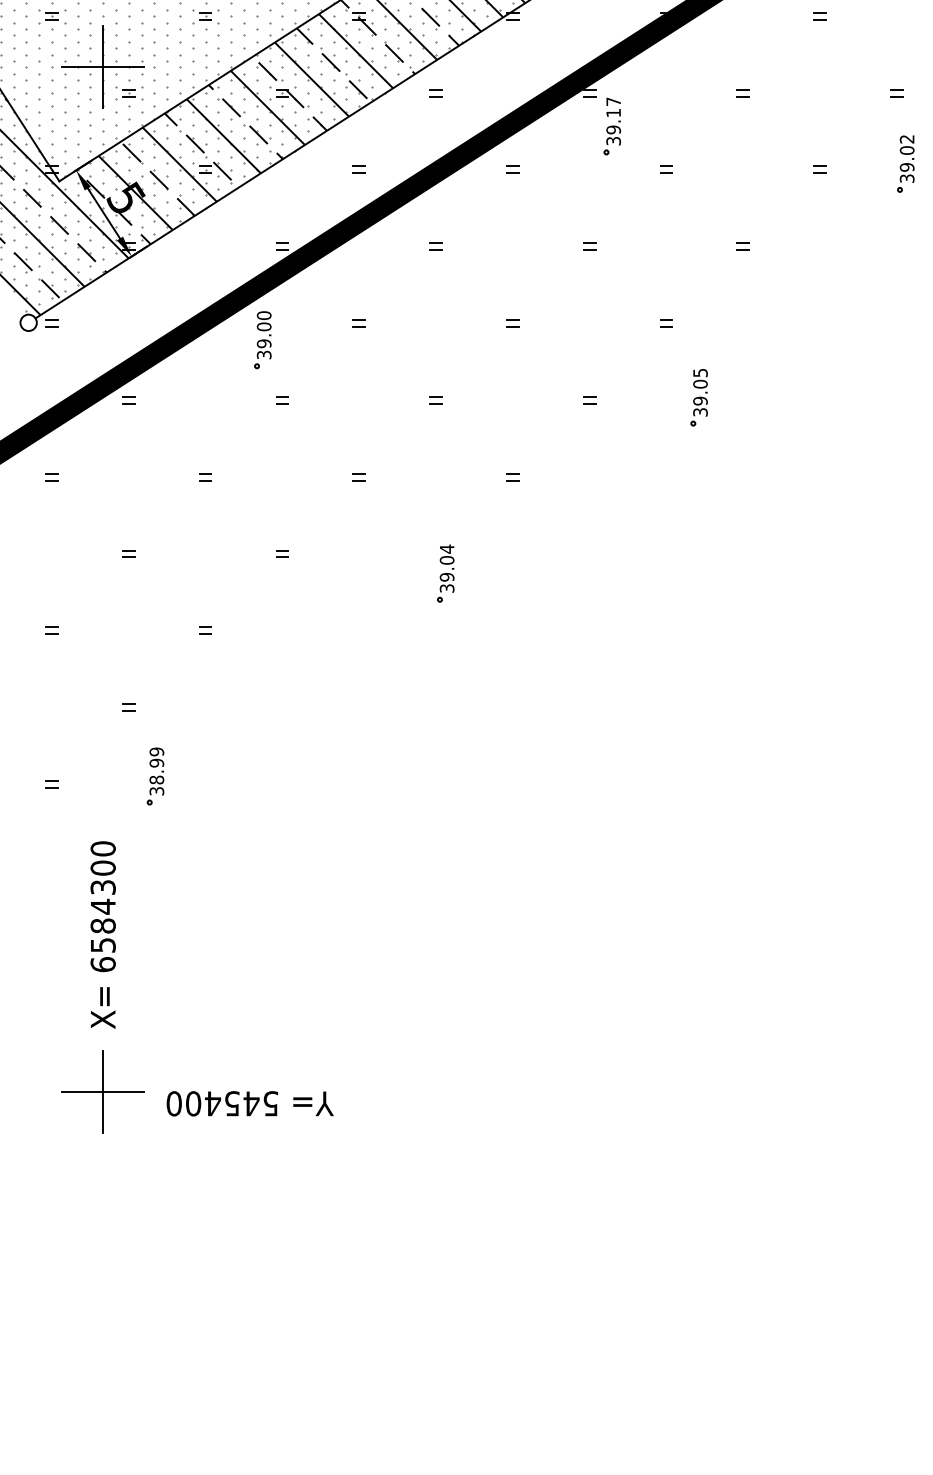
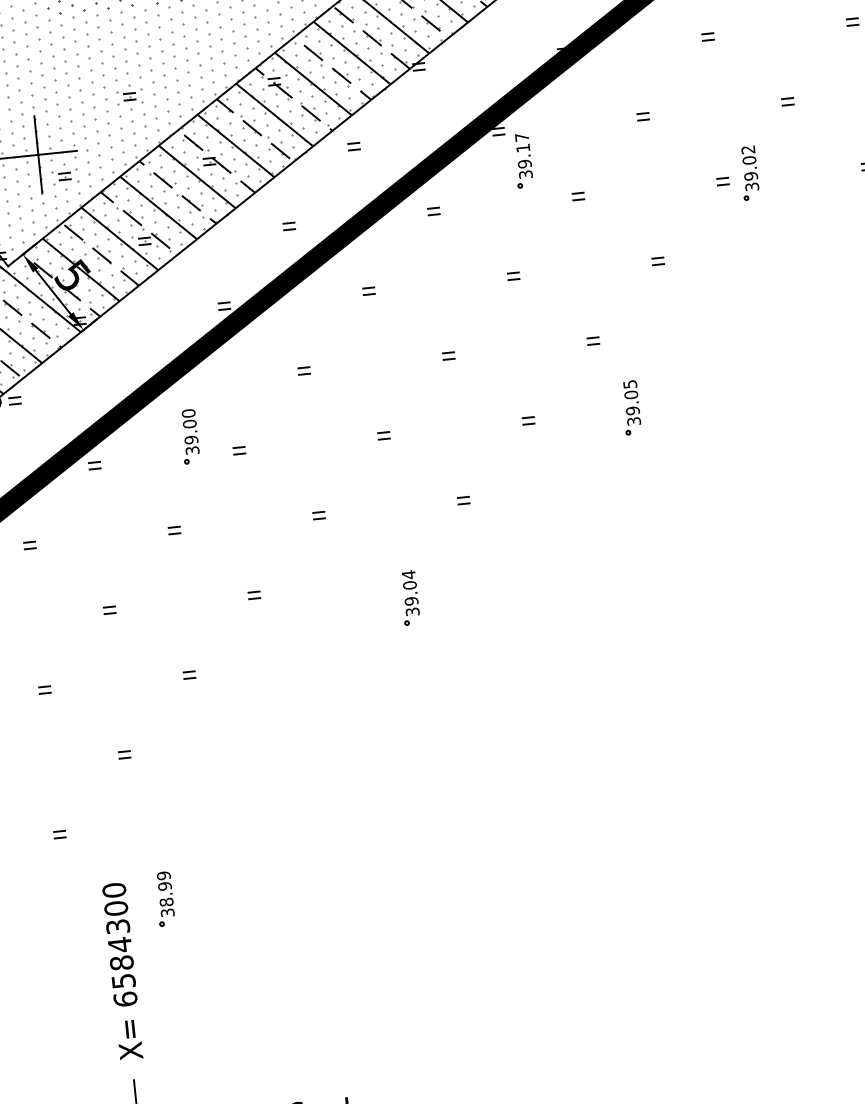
part: (905, 163) -> (749, 172), moved
part: (262, 340) -> (189, 437), moved
part: (155, 776) -> (164, 899), moved

